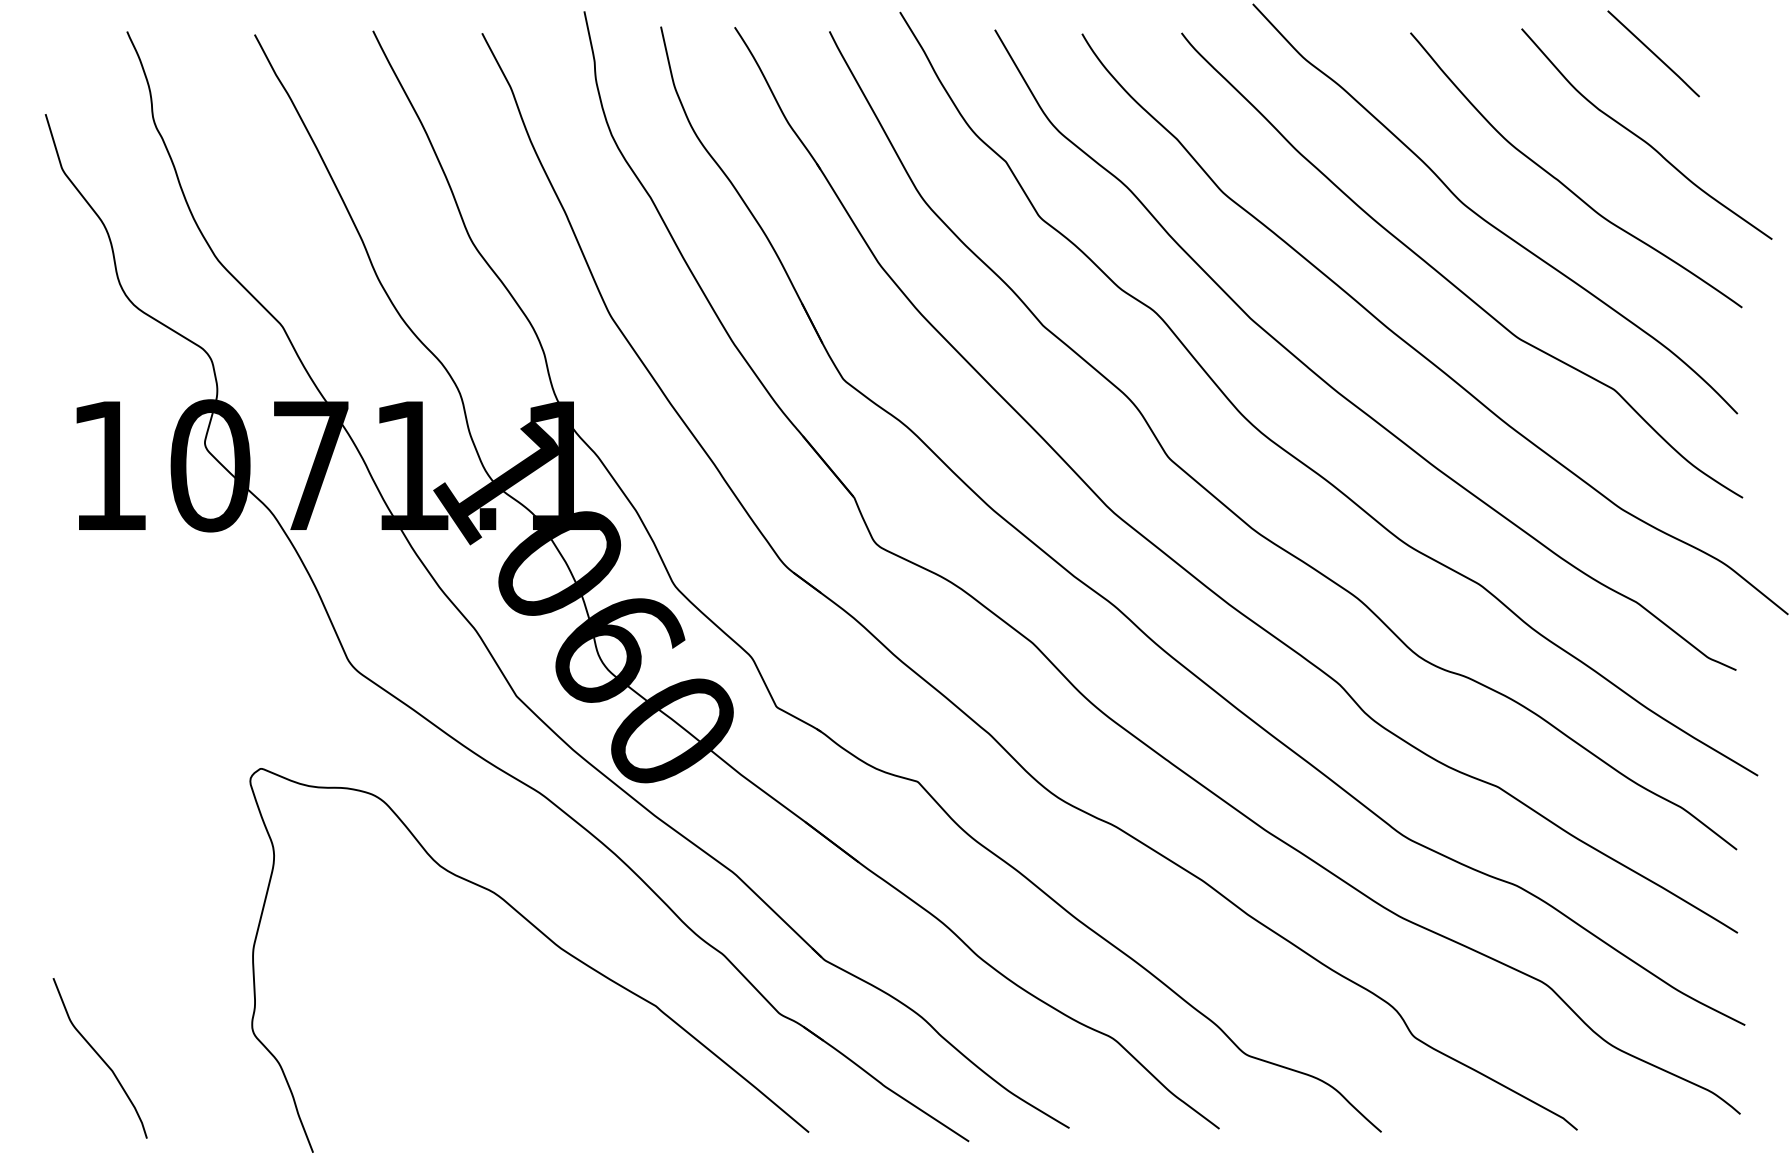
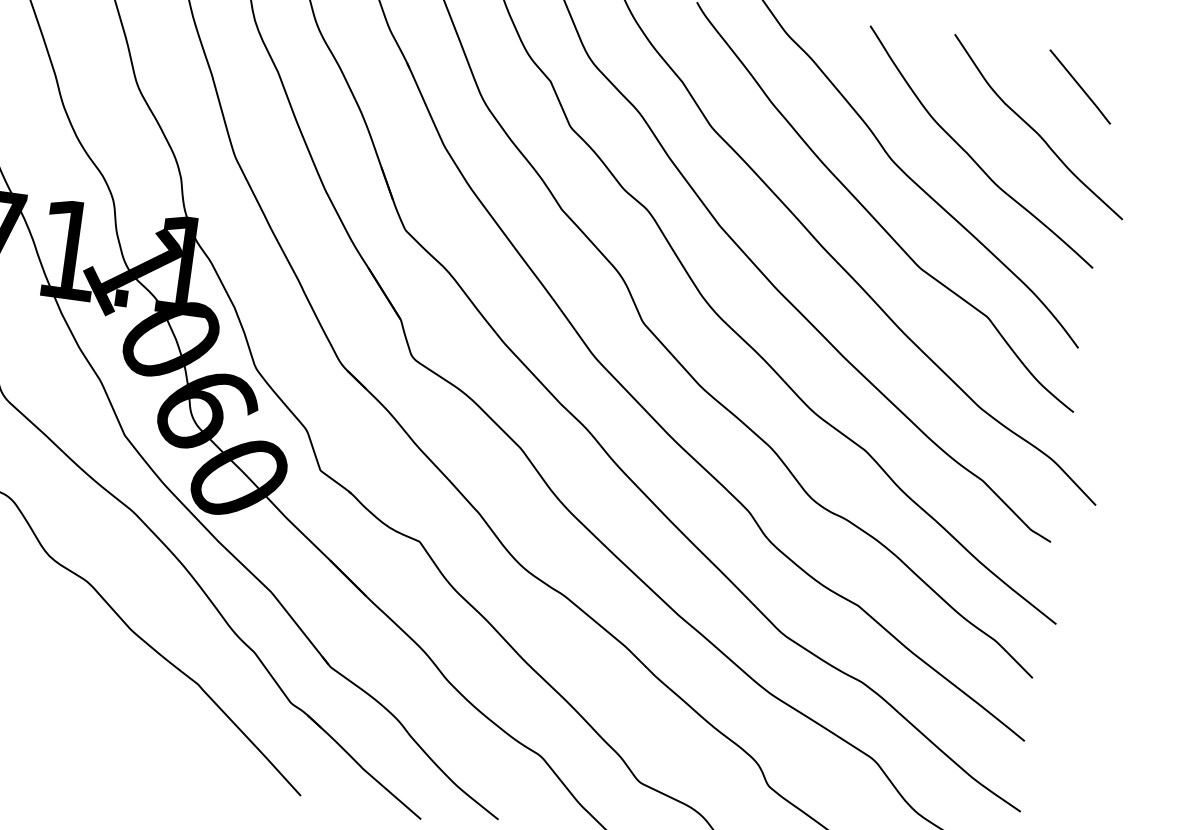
line: (1653, 53) -> (1080, 86), moved

